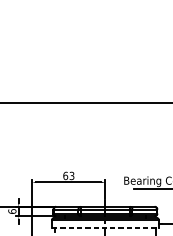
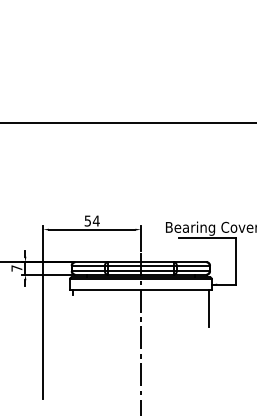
text: (68, 175) -> (91, 220), 63 -> 54
text: (12, 211) -> (16, 268), 6 -> 7
line: (105, 227) -> (140, 289), dashed -> solid

